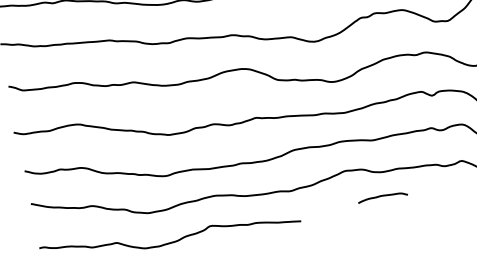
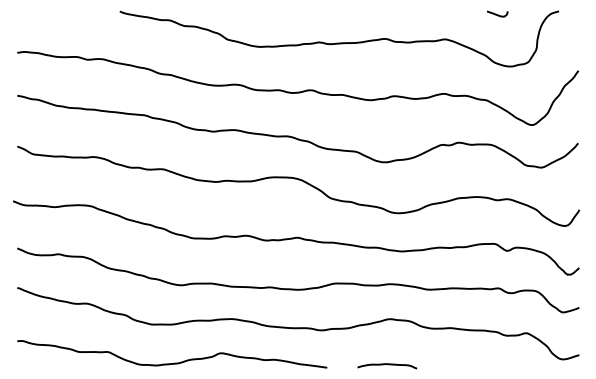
curve: (382, 196) -> (387, 365), moved

